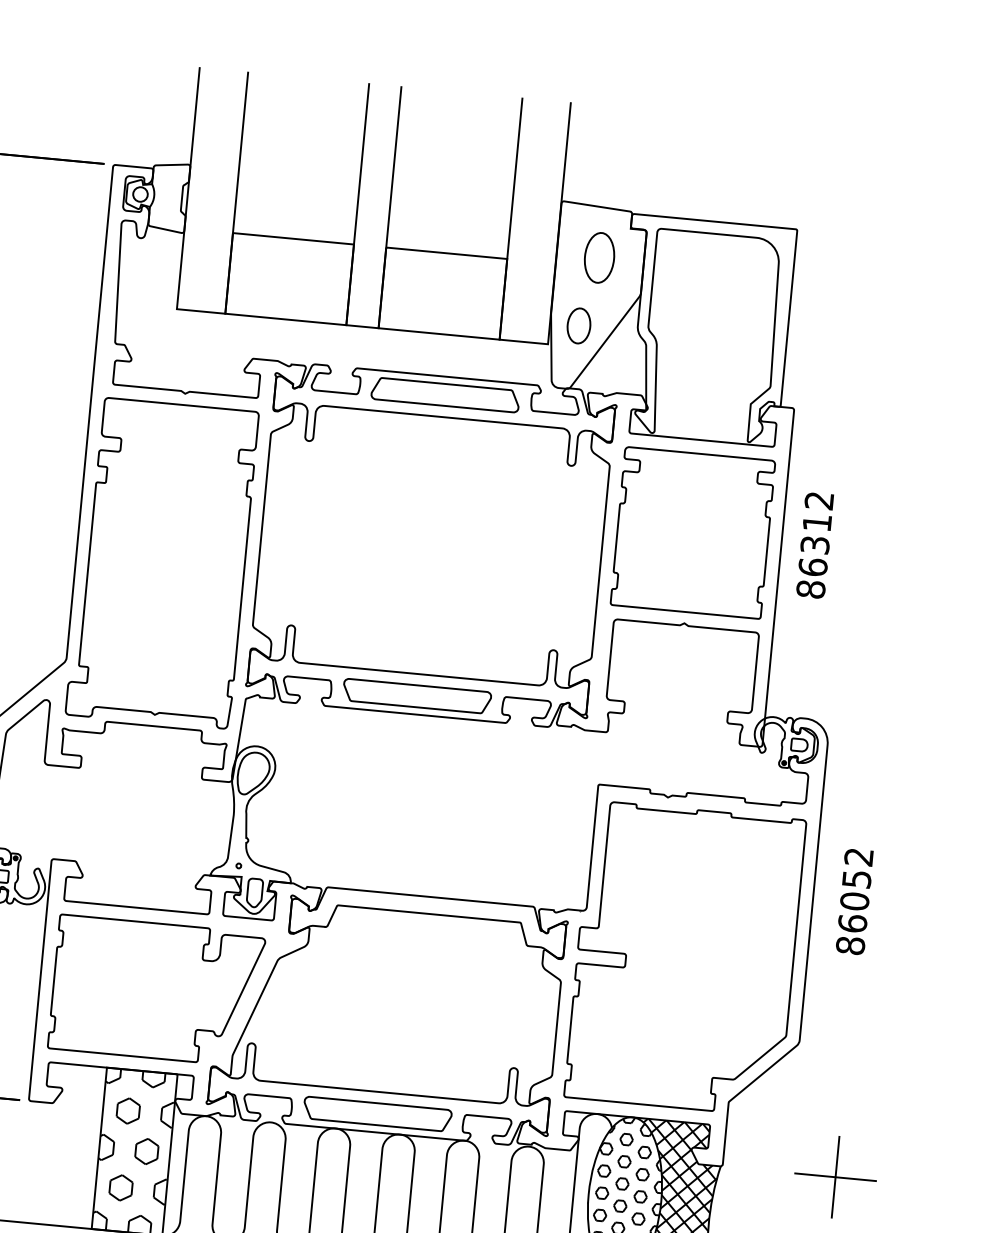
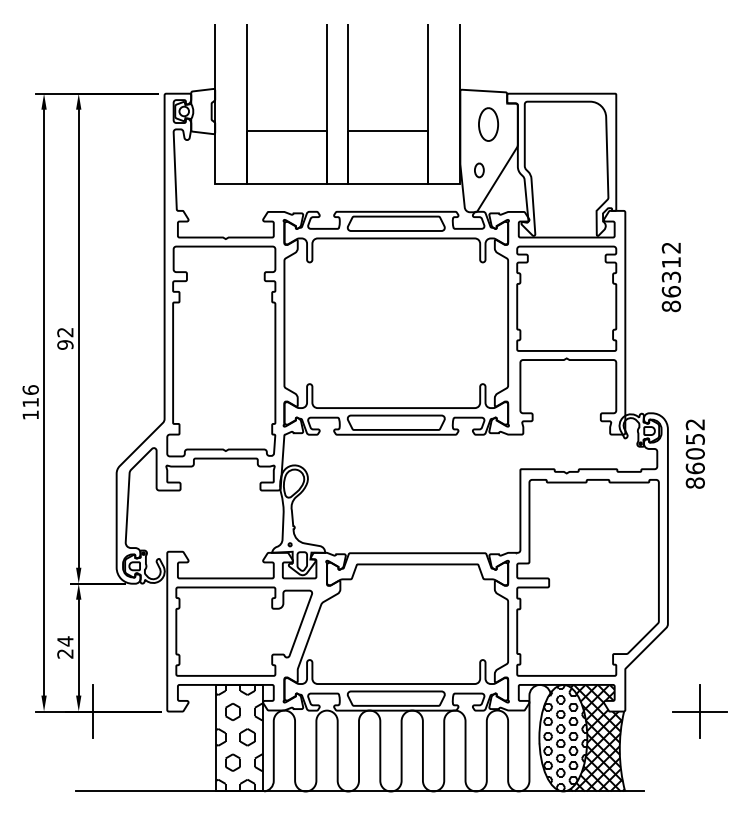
part: (579, 326) -> (479, 170), size x0.6
text: (813, 545) -> (670, 277), moved
text: (853, 900) -> (694, 453), moved

